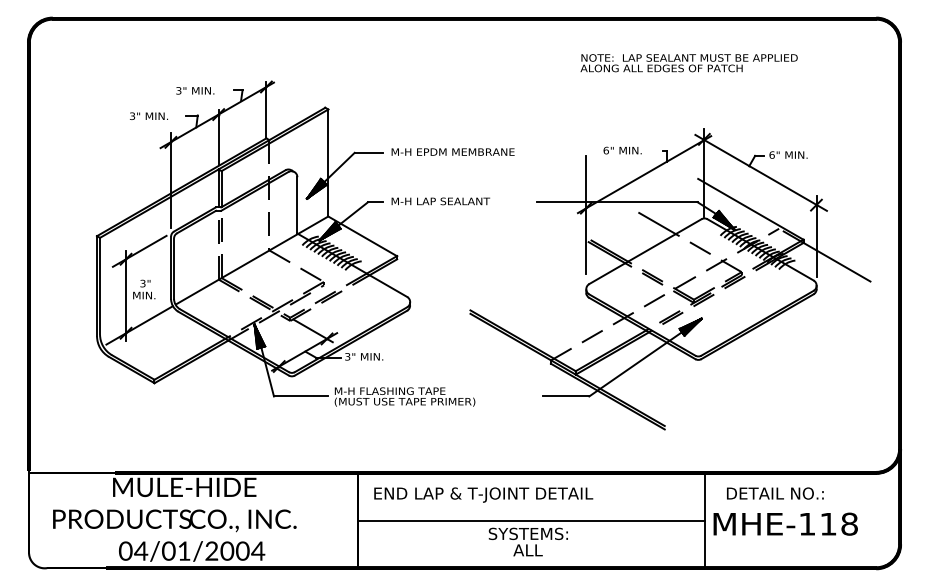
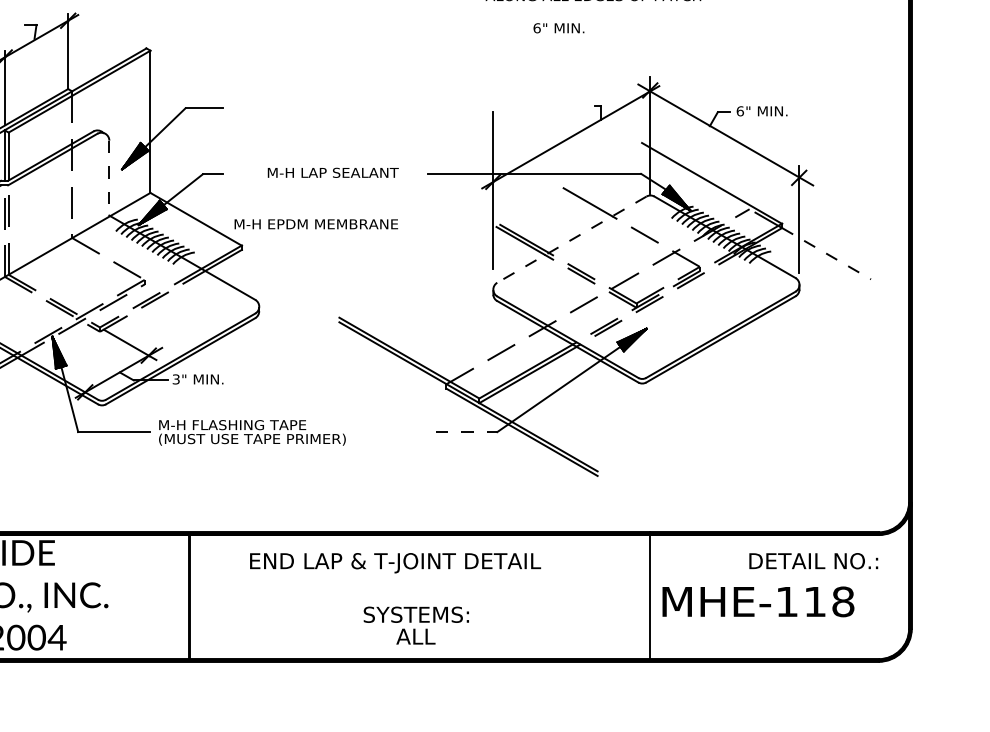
text: (622, 150) -> (558, 28), moved
text: (452, 151) -> (315, 223), moved
text: (440, 201) -> (332, 172), moved
line: (297, 205) -> (109, 178), solid -> dashed
line: (645, 251) -> (572, 239), solid -> dashed
line: (837, 262) -> (827, 254), solid -> dashed
line: (566, 396) -> (467, 432), solid -> dashed
text: (775, 493) -> (813, 561), moved
text: (483, 494) -> (395, 562), moved
line: (531, 520) -> (420, 596), removed

